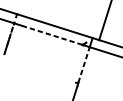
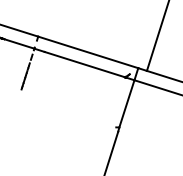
line: (52, 35) -> (84, 64), dashed -> solid
line: (83, 64) -> (126, 103), dashed -> solid

